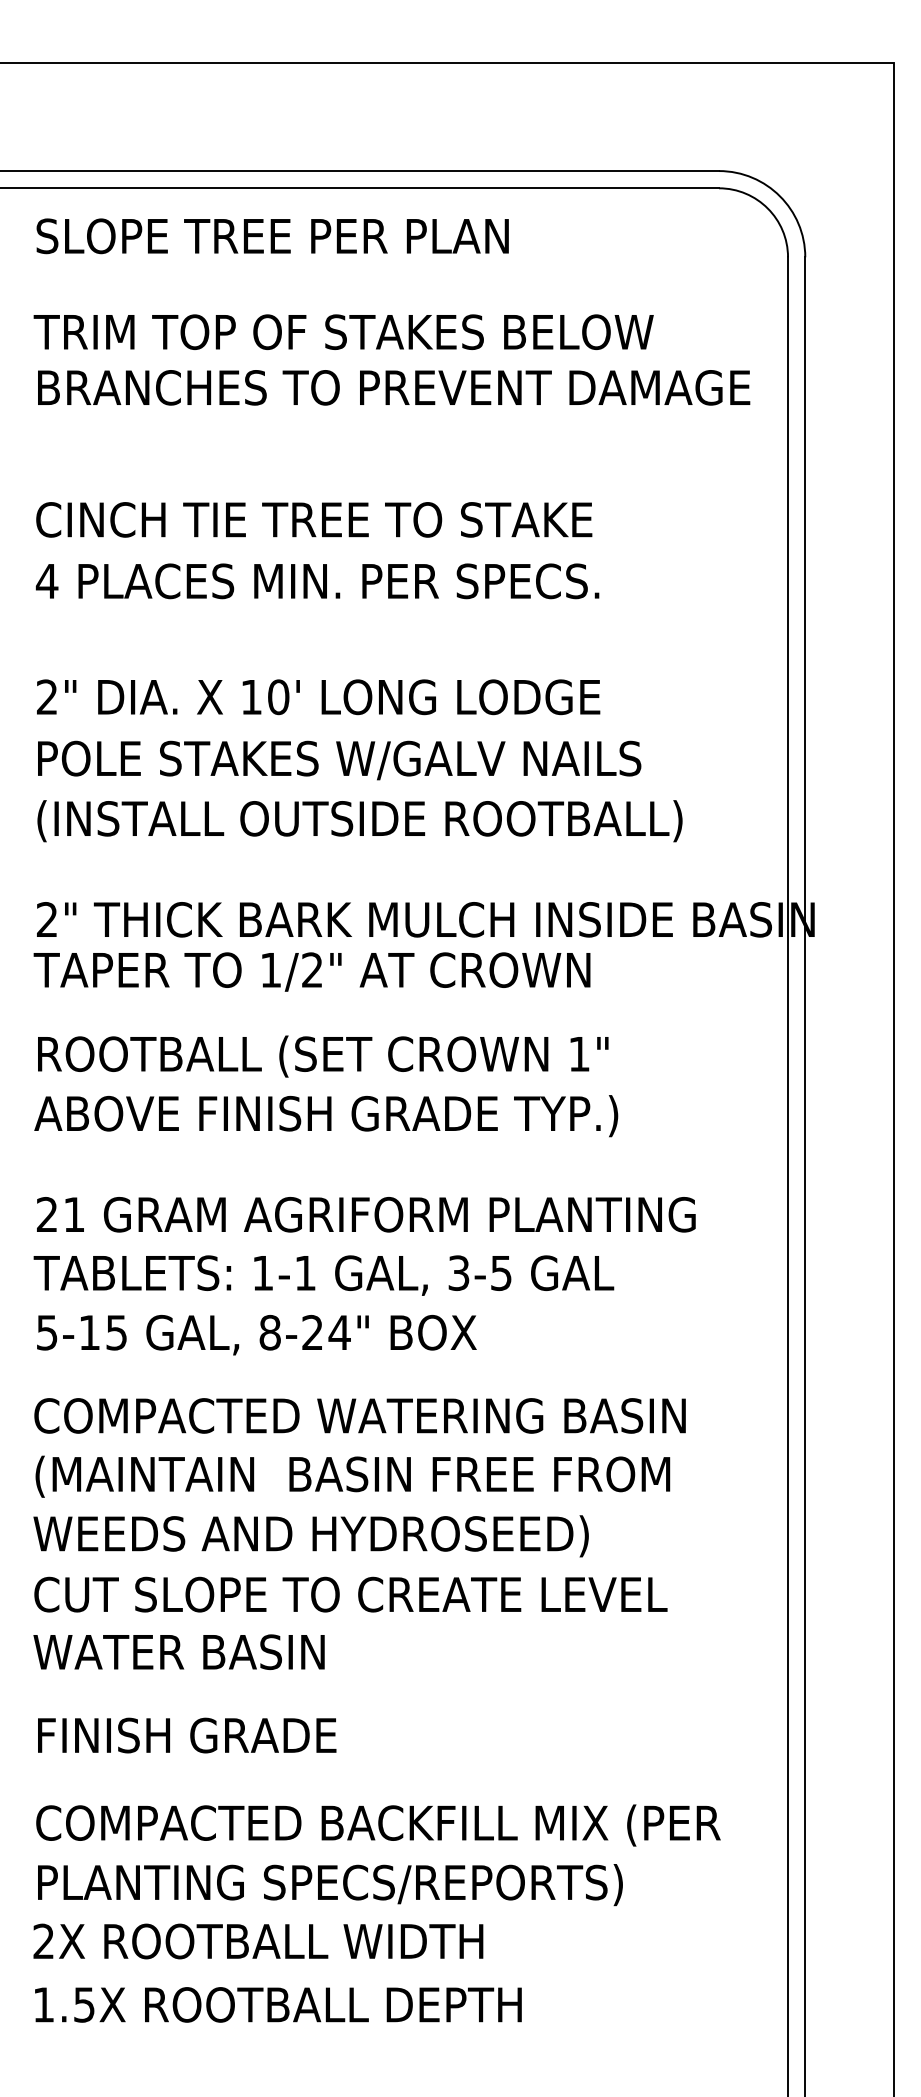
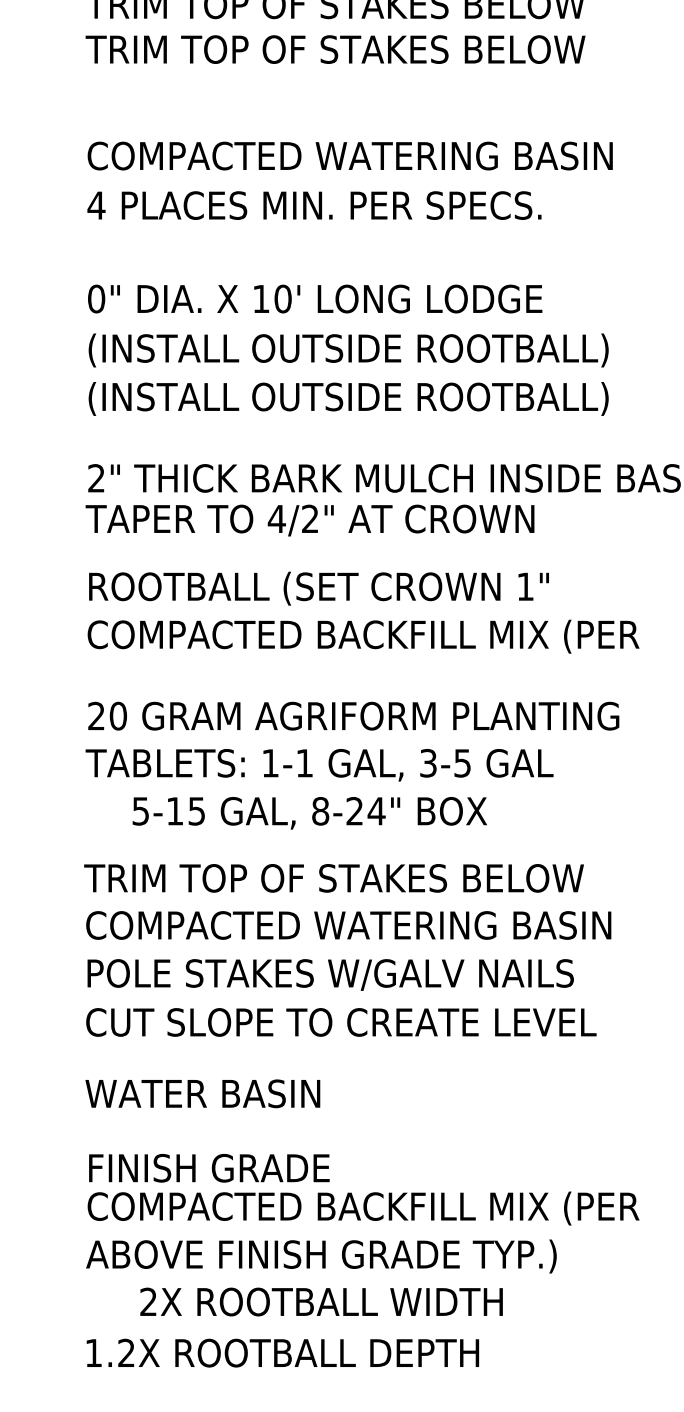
text: (391, 387) -> (374, 49), BRANCHES TO PREVENT DAMAGE -> TRIM TOP OF STAKES BELOW
text: (376, 519) -> (361, 155), CINCH TIE TREE TO STAKE -> COMPACTED WATERING BASIN
text: (46, 697) -> (95, 299), 2" -> 0"
text: (359, 761) -> (348, 350), POLE STAKES W/GALV NAILS -> (INSTALL OUTSIDE ROOTBALL)
text: (270, 970) -> (276, 519), 1/2" -> 4/2"
text: (377, 1116) -> (362, 636), ABOVE FINISH GRADE TYP.) -> COMPACTED BACKFILL MIX (PER
text: (74, 1214) -> (118, 715), 21 -> 20
text: (256, 1335) -> (309, 813), moved
text: (358, 1415) -> (347, 878), COMPACTED WATERING BASIN -> TRIM TOP OF STAKES BELOW
text: (359, 1476) -> (348, 927), (MAINTAIN  BASIN FREE FROM -> COMPACTED WATERING BASIN
text: (336, 1536) -> (329, 975), WEEDS AND HYDROSEED) -> POLE STAKES W/GALV NAILS
text: (178, 1651) -> (202, 1093), moved
text: (187, 1735) -> (209, 1168), moved
text: (328, 1885) -> (323, 1256), PLANTING SPECS/REPORTS) -> ABOVE FINISH GRADE TYP.)
text: (258, 1941) -> (321, 1302), moved
text: (84, 2004) -> (126, 1352), 1.5X -> 1.2X

